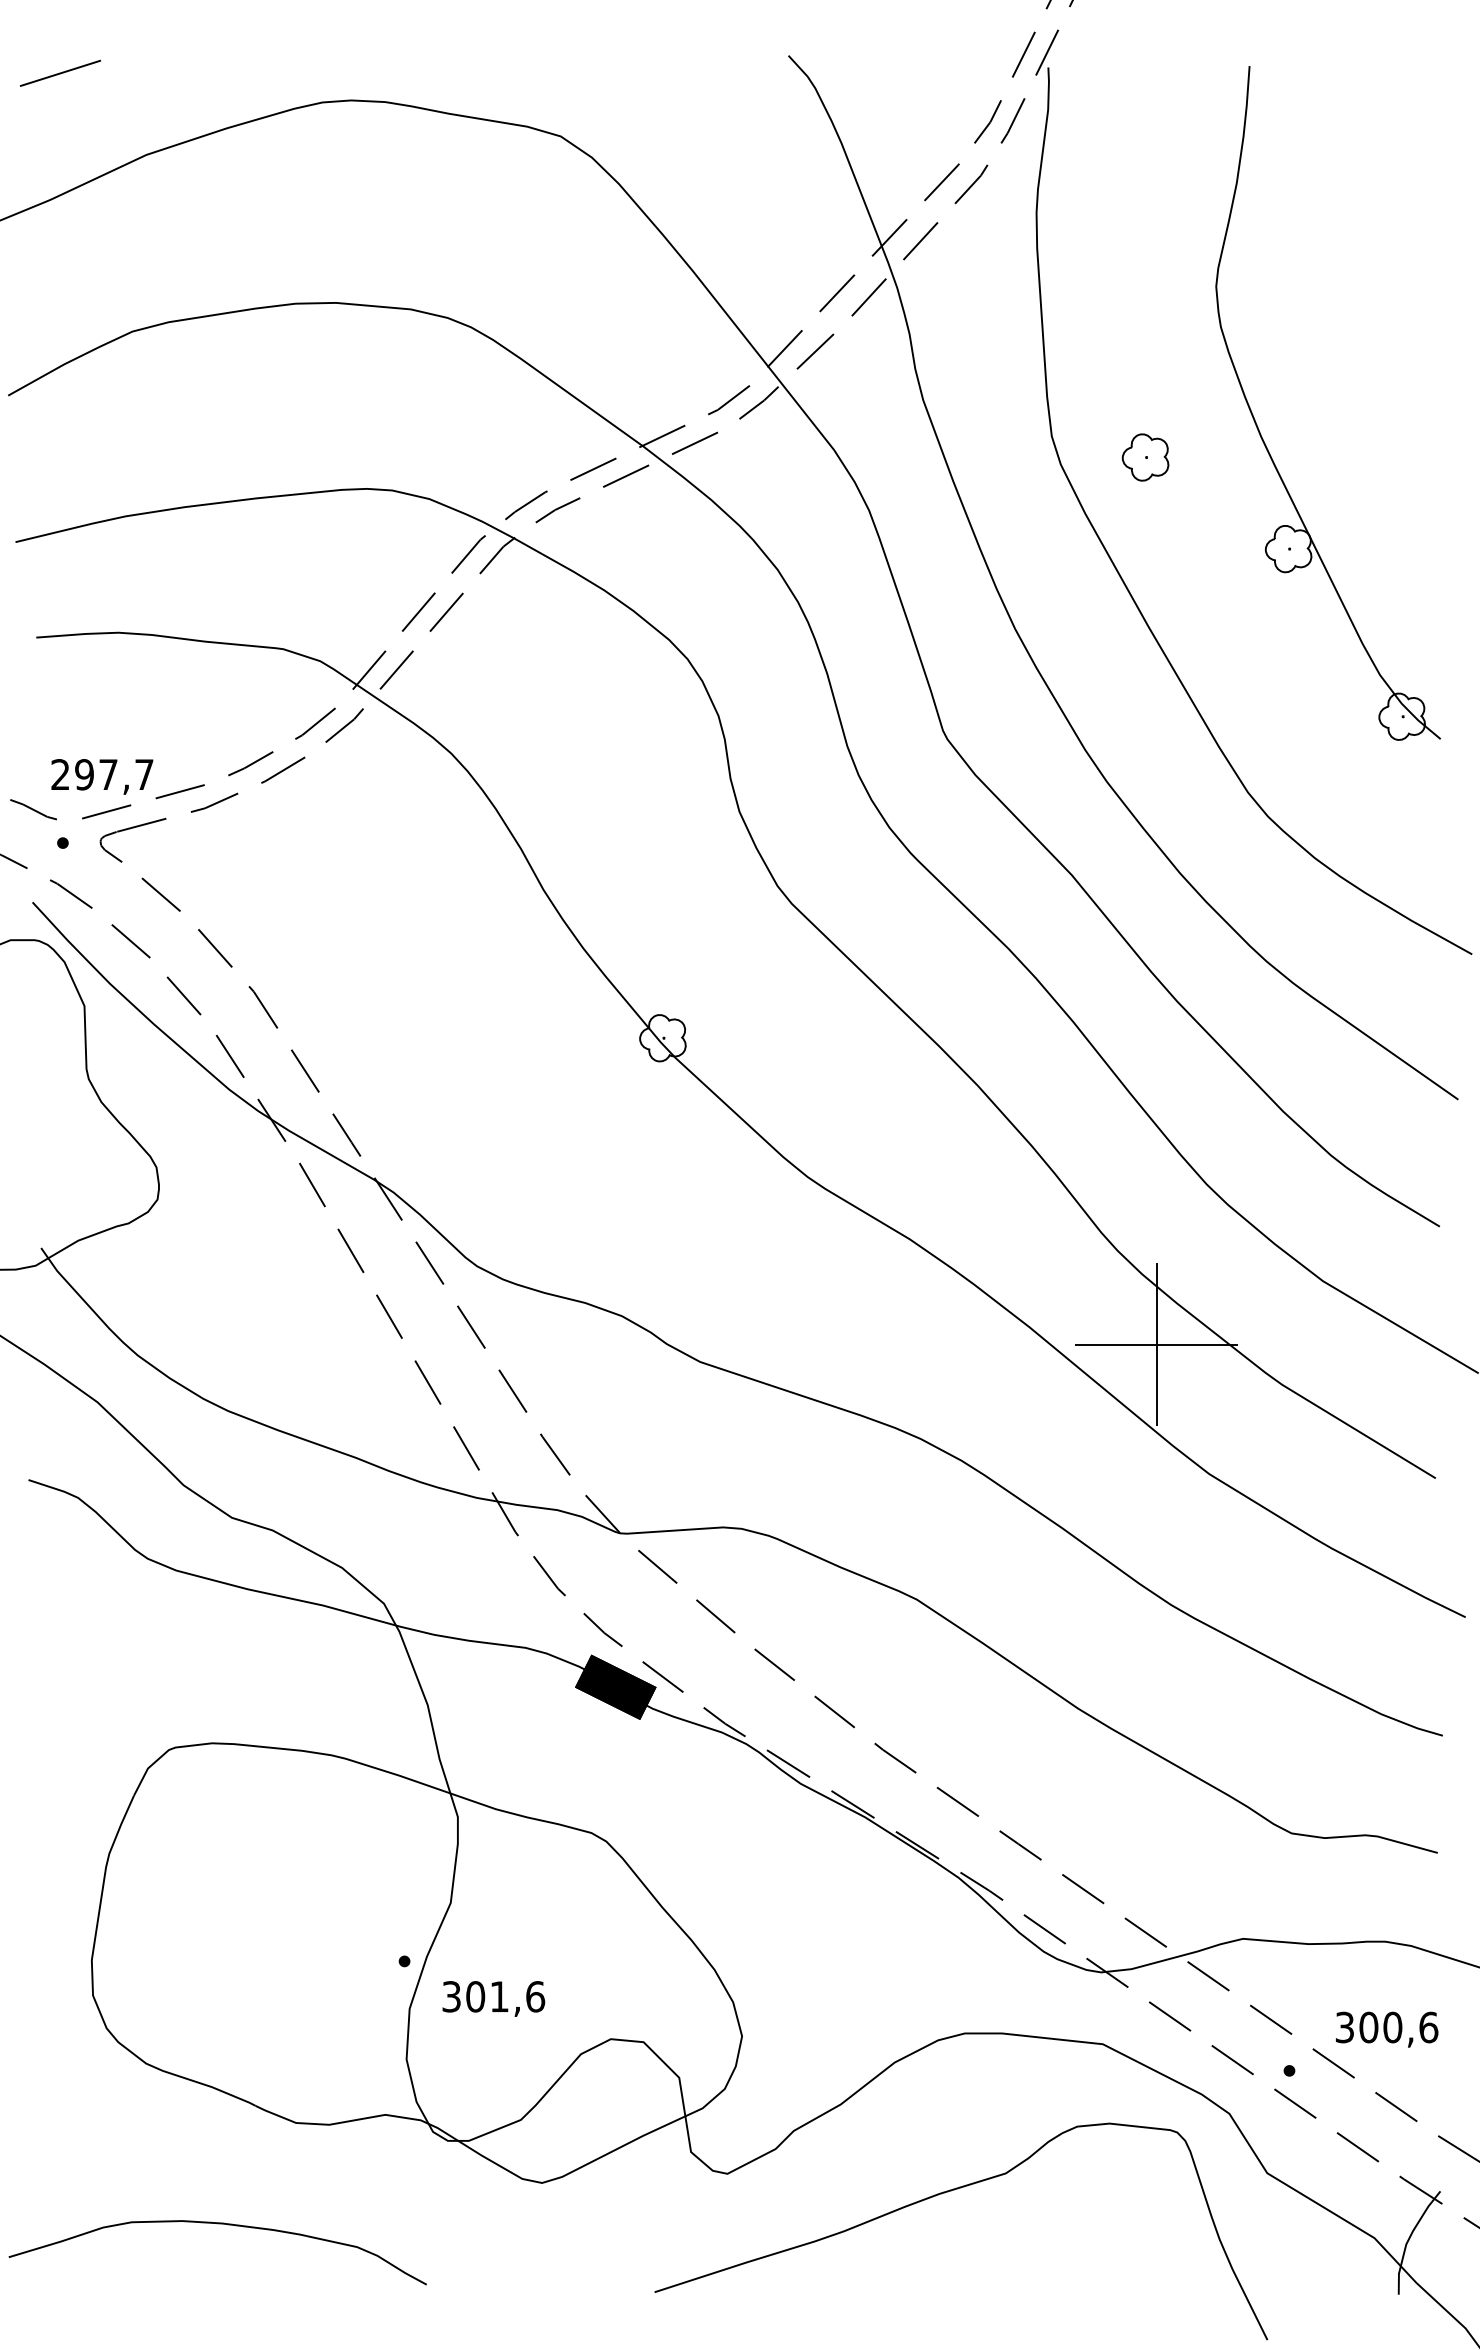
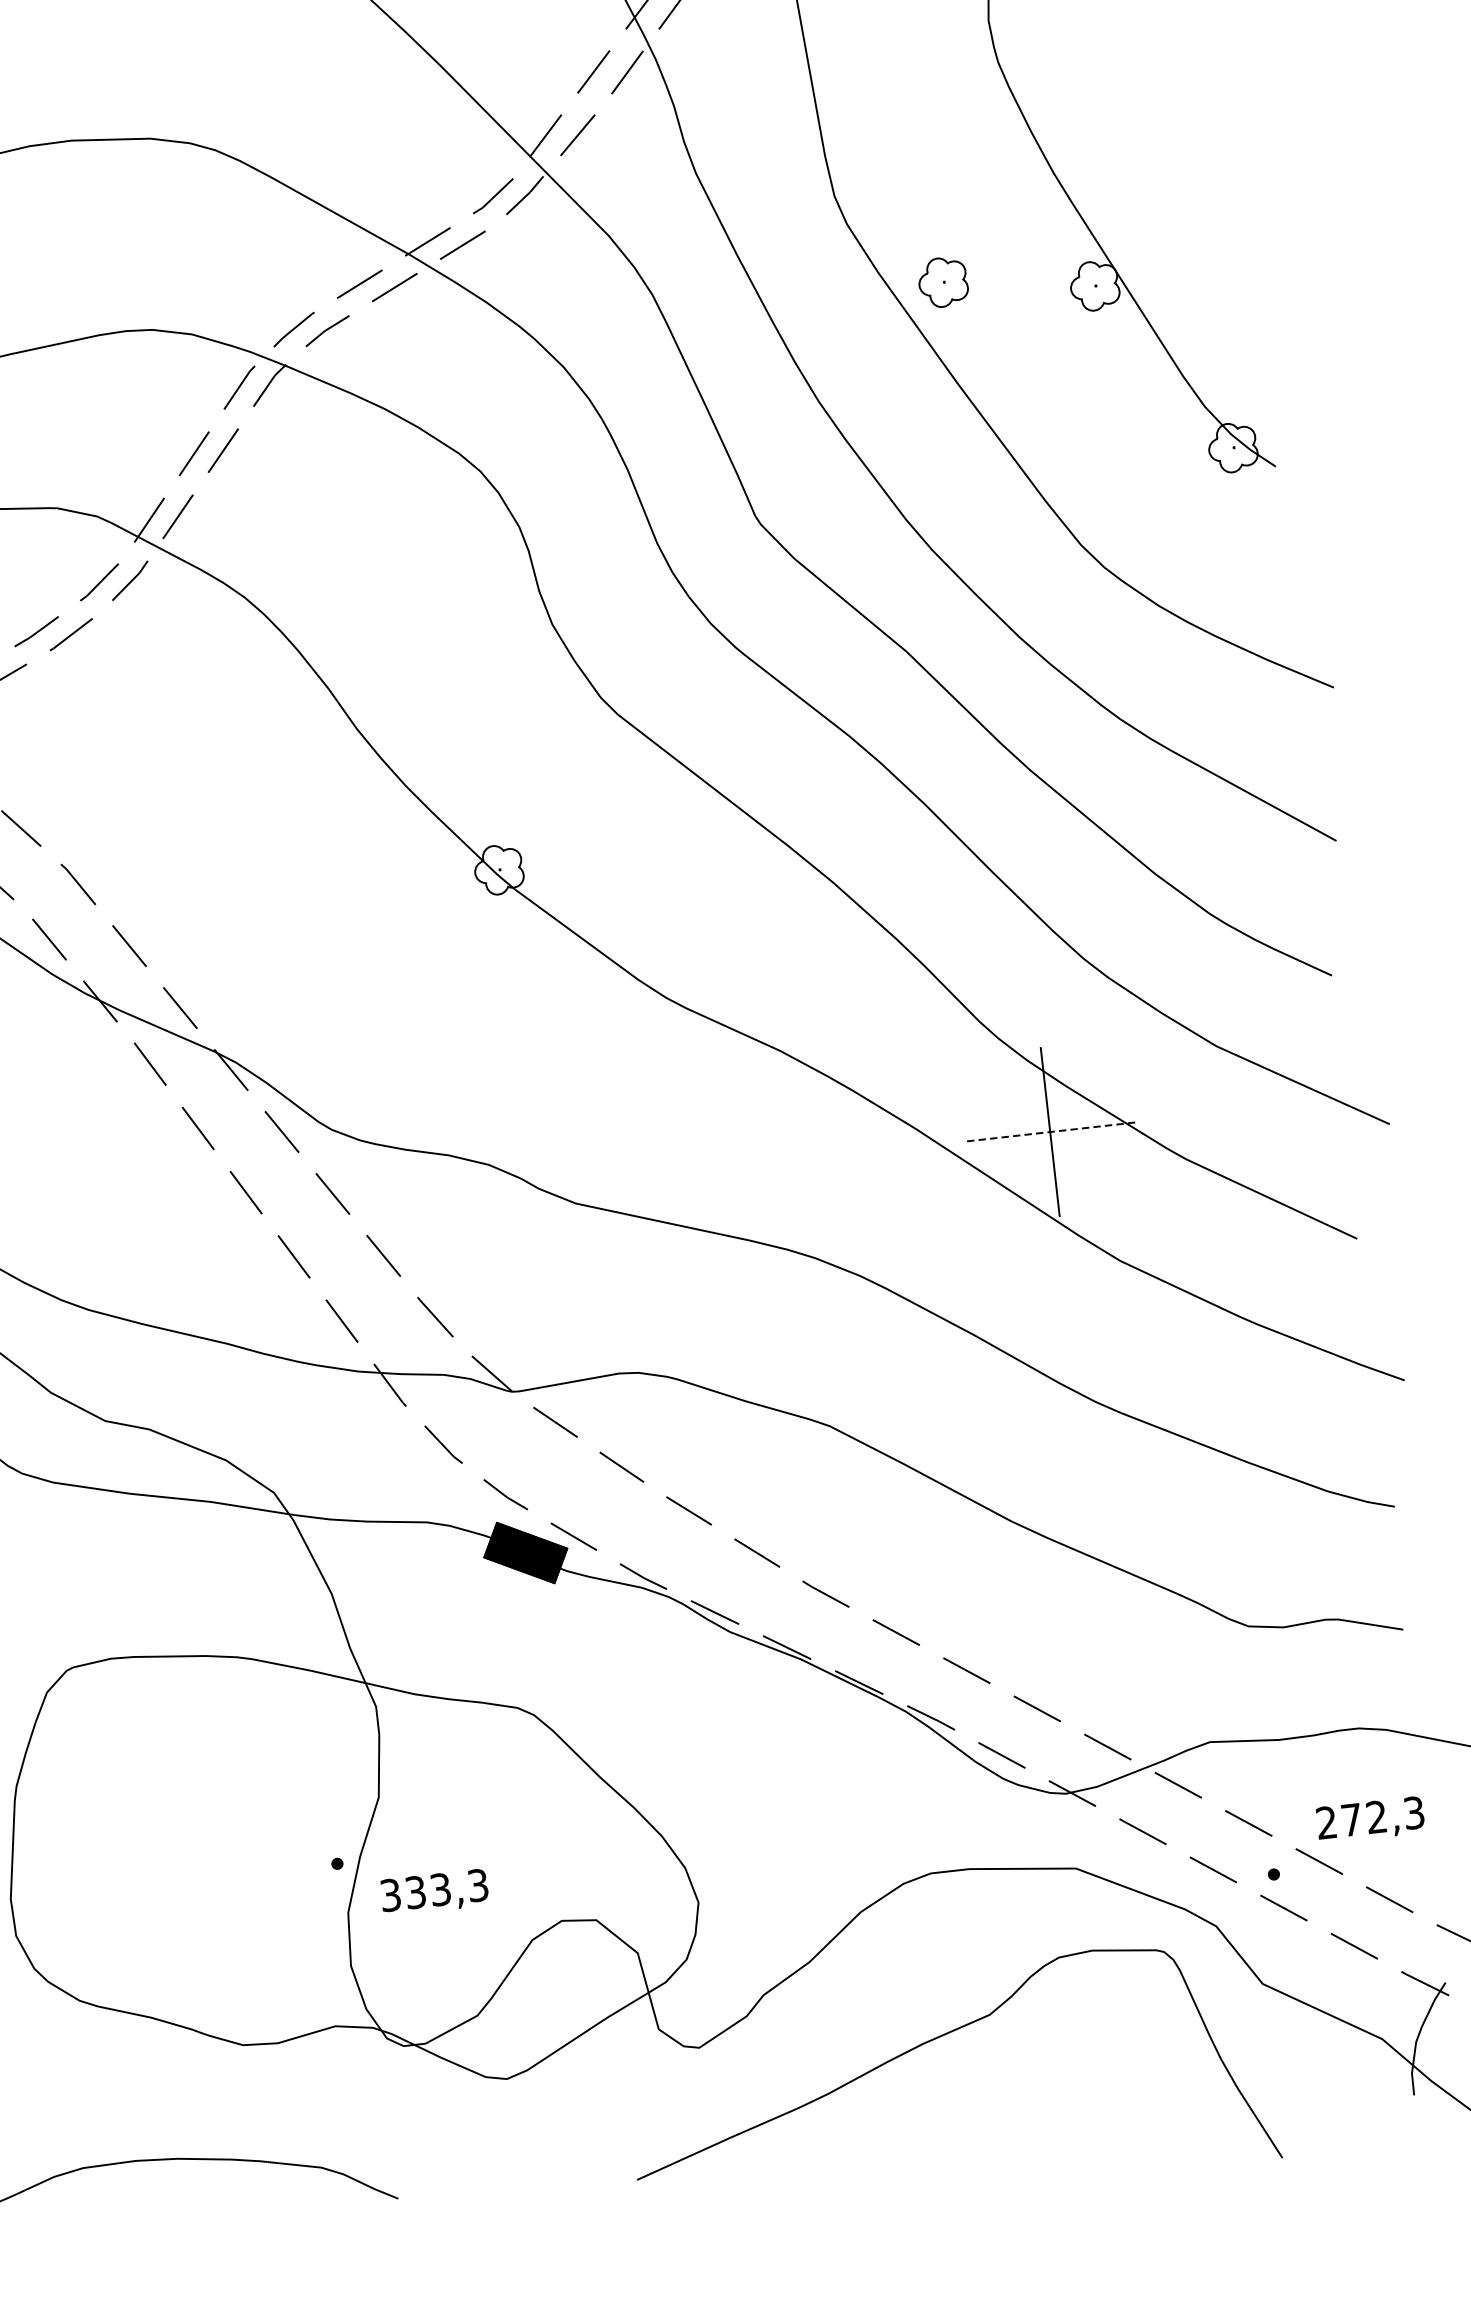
part: (1145, 457) -> (943, 282), moved
line: (1156, 1344) -> (1050, 1131), solid -> dashed
text: (505, 1996) -> (446, 1888), 301,6 -> 333,3
text: (1386, 2027) -> (1370, 1817), 300,6 -> 272,3

